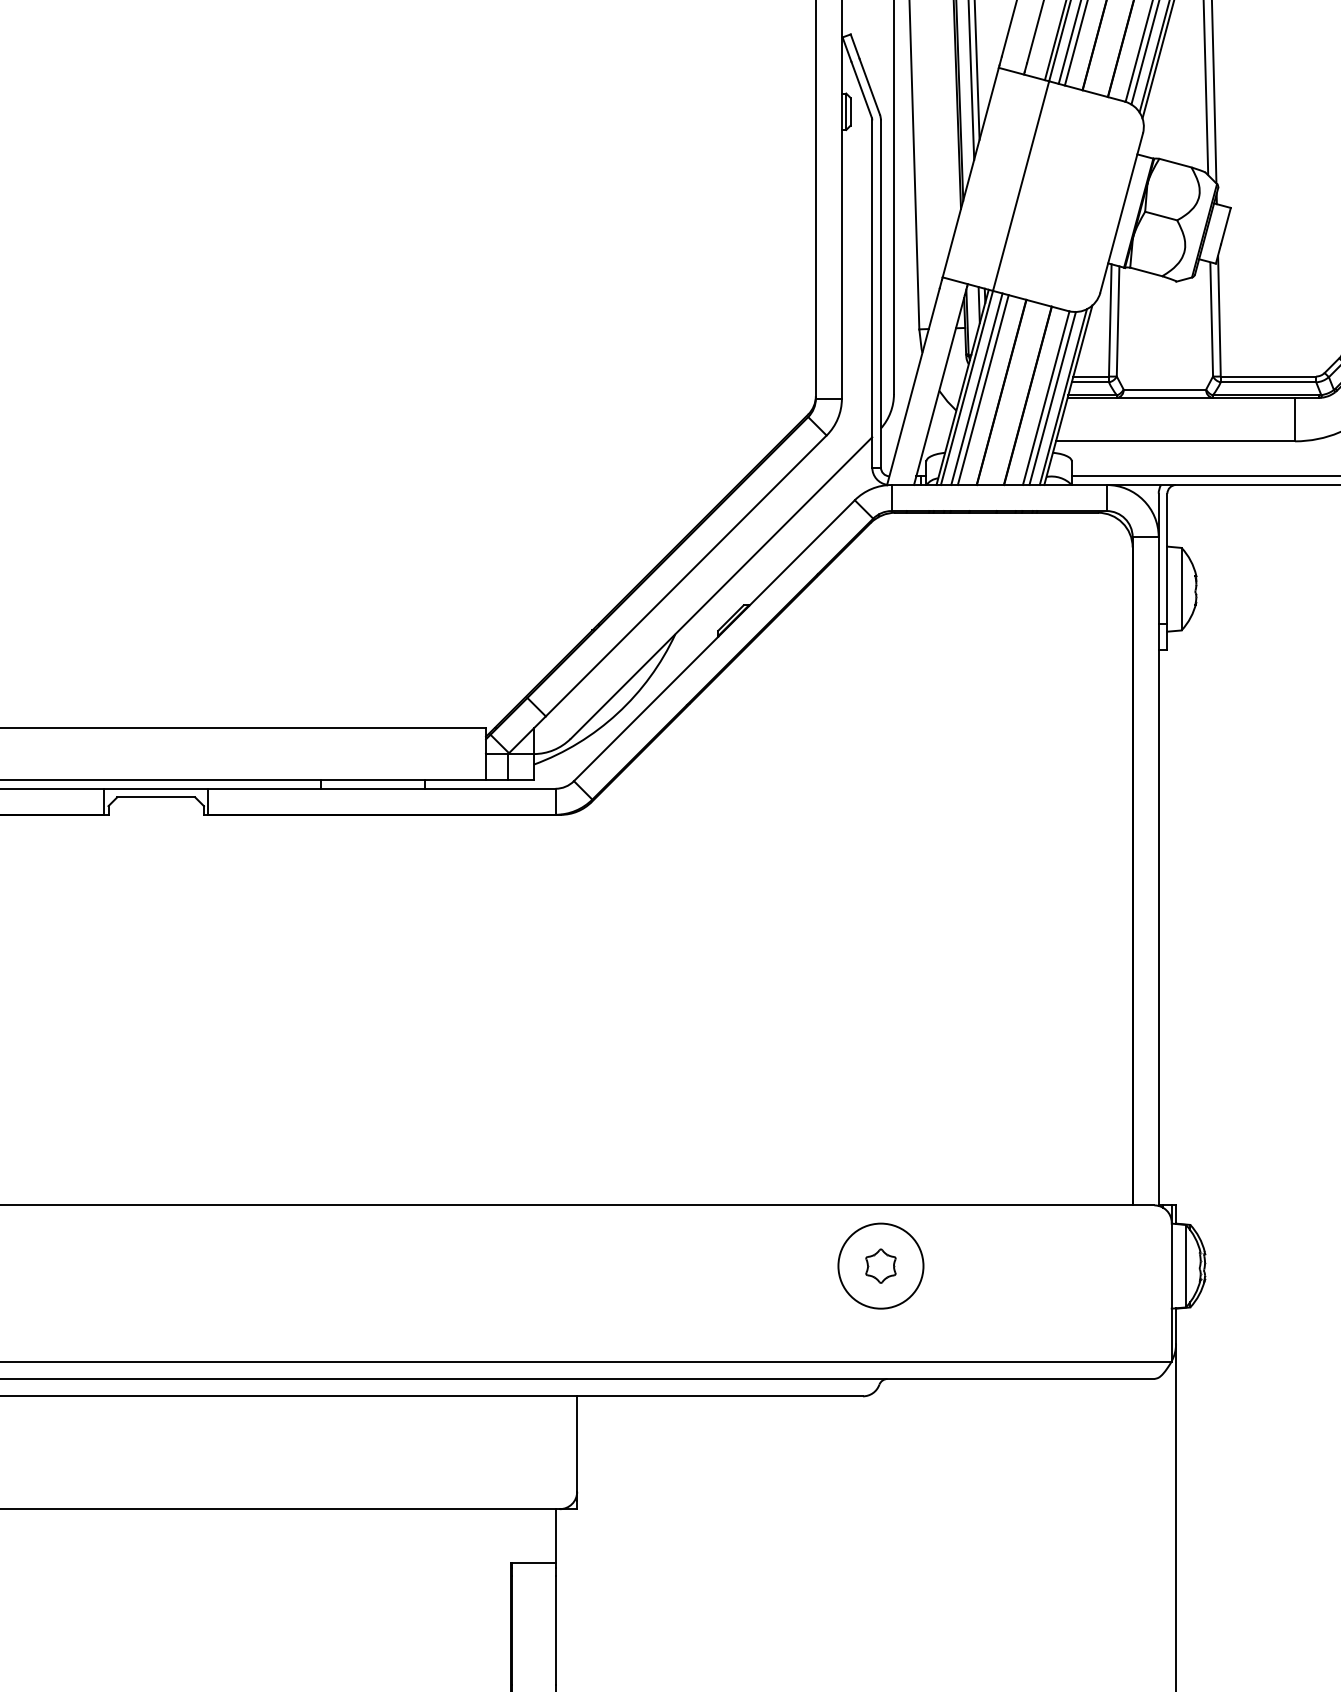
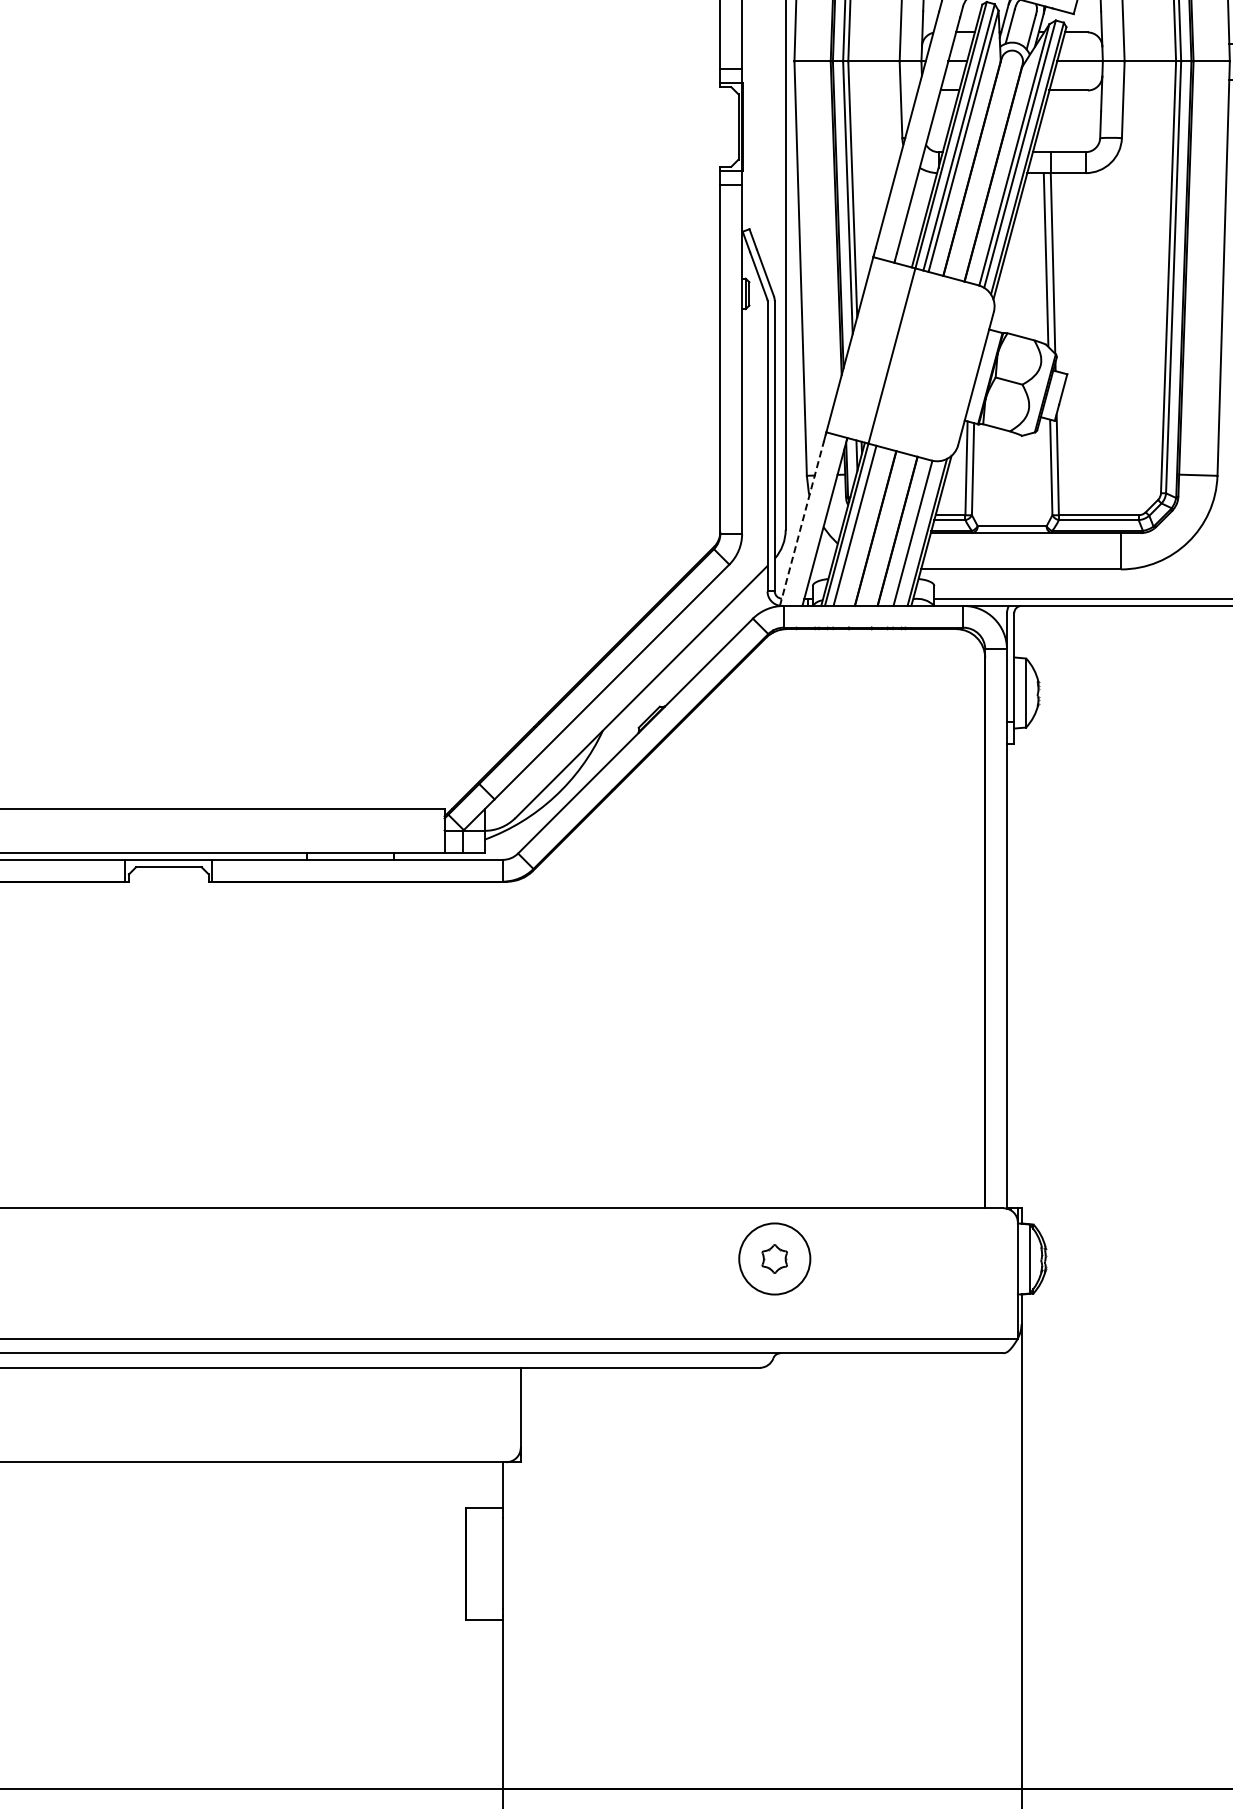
line: (914, 386) -> (802, 523), solid -> dashed
line: (983, 389) -> (860, 526), removed
line: (1051, 398) -> (917, 533), removed

